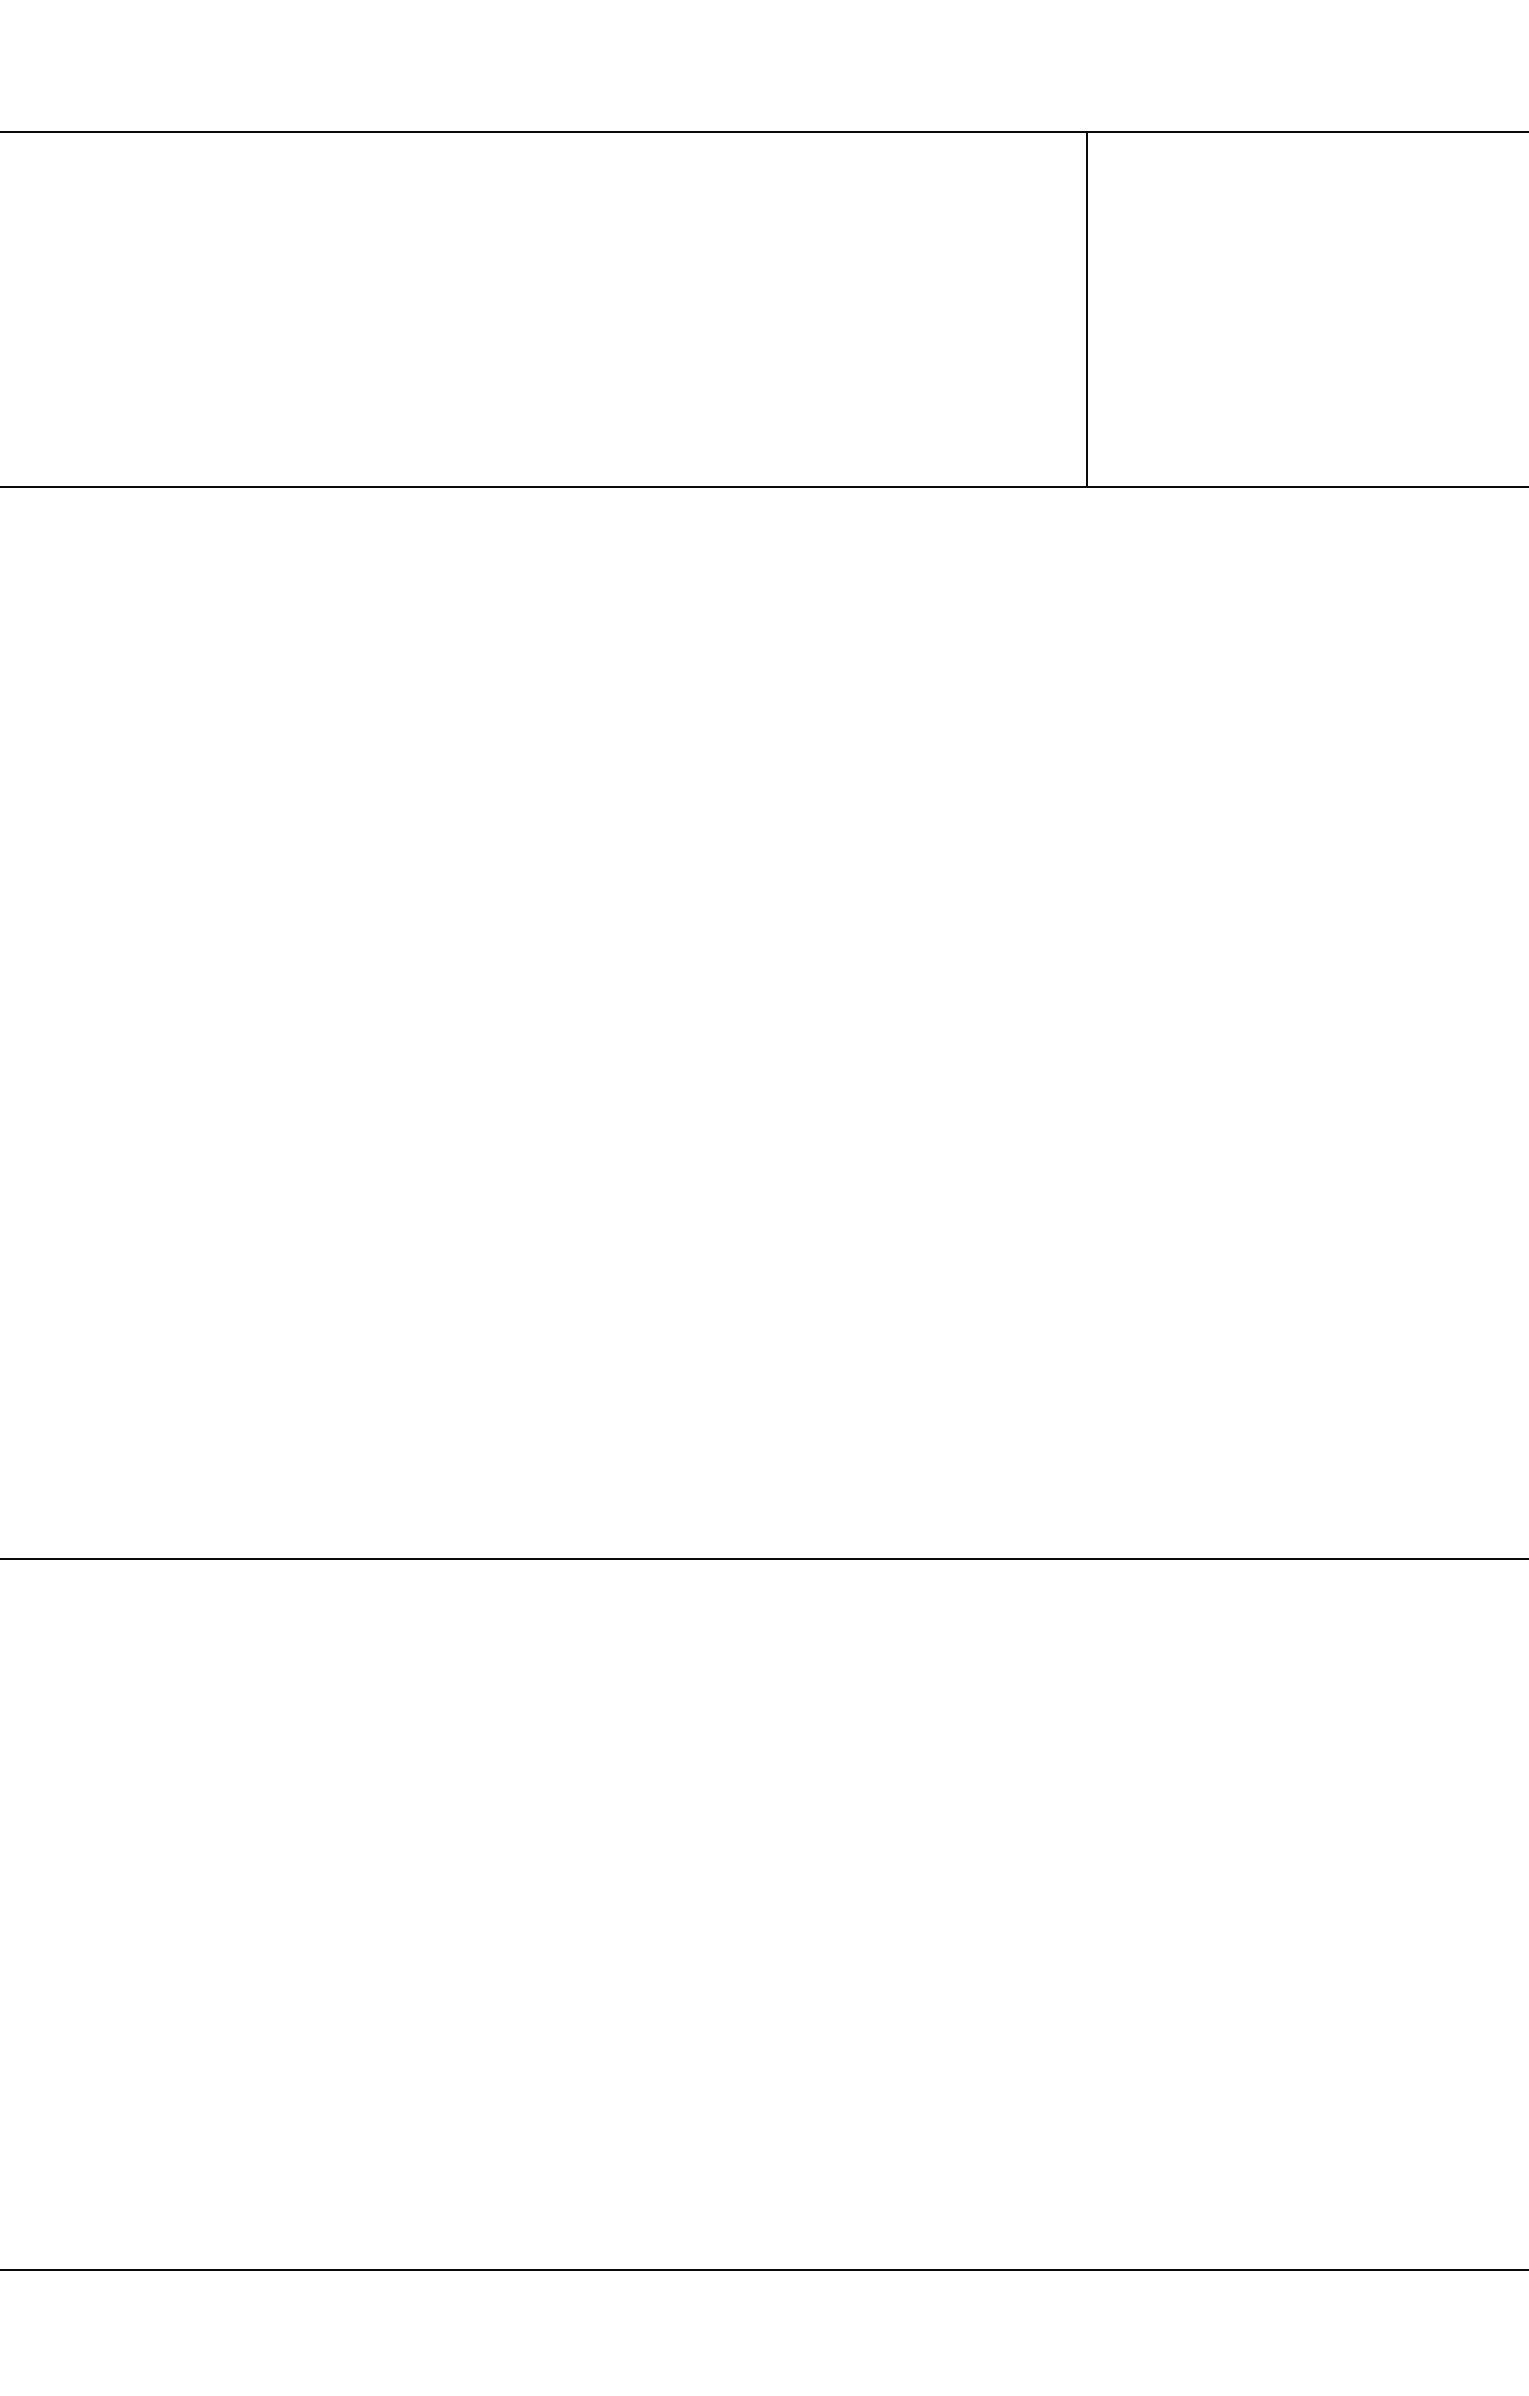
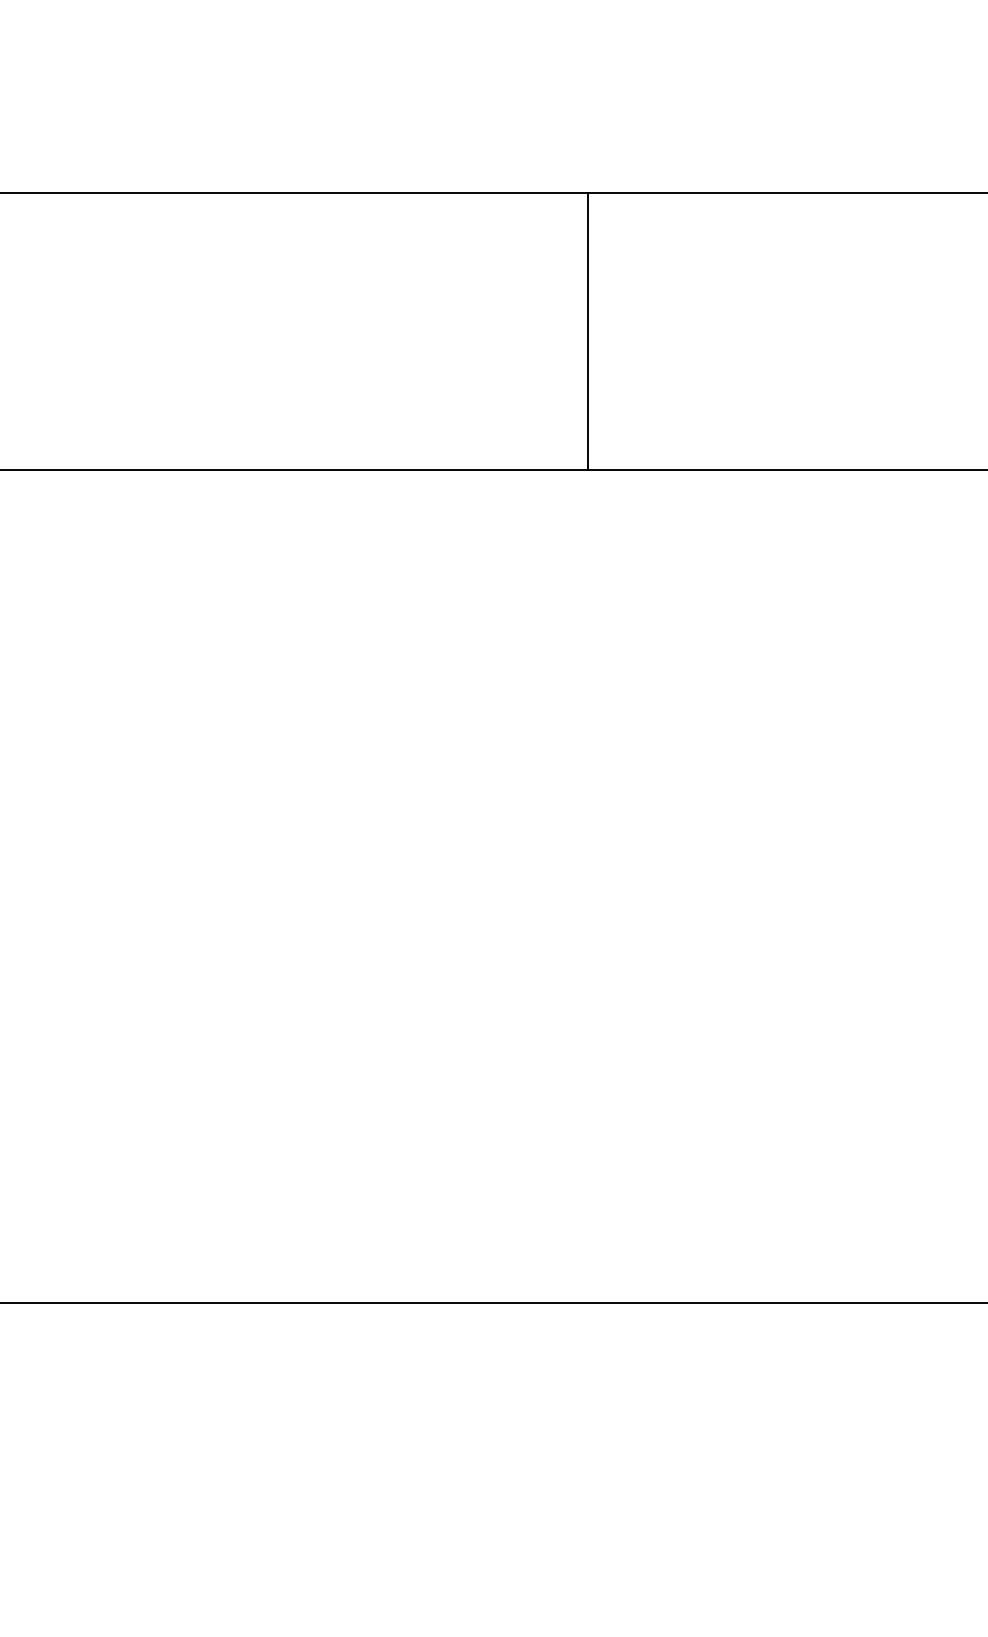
line: (1087, 309) -> (587, 331), moved

